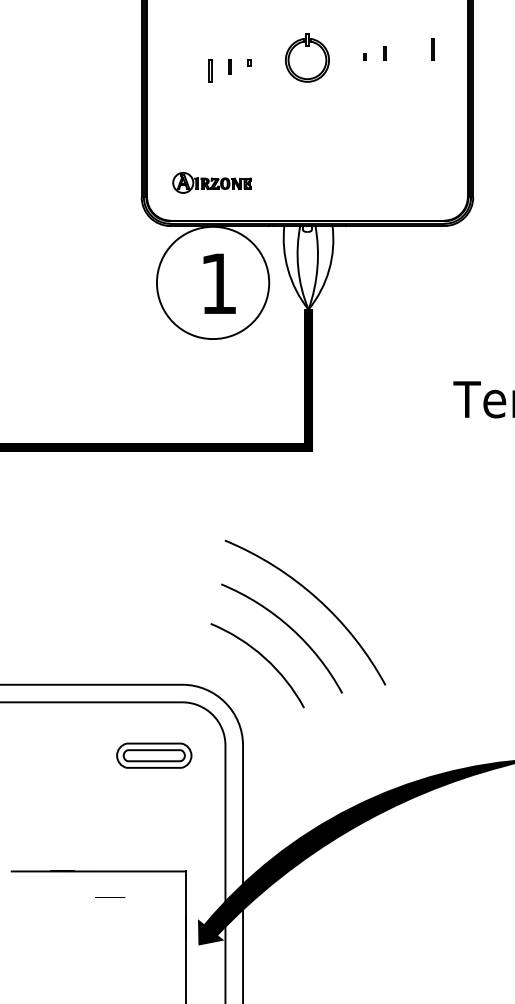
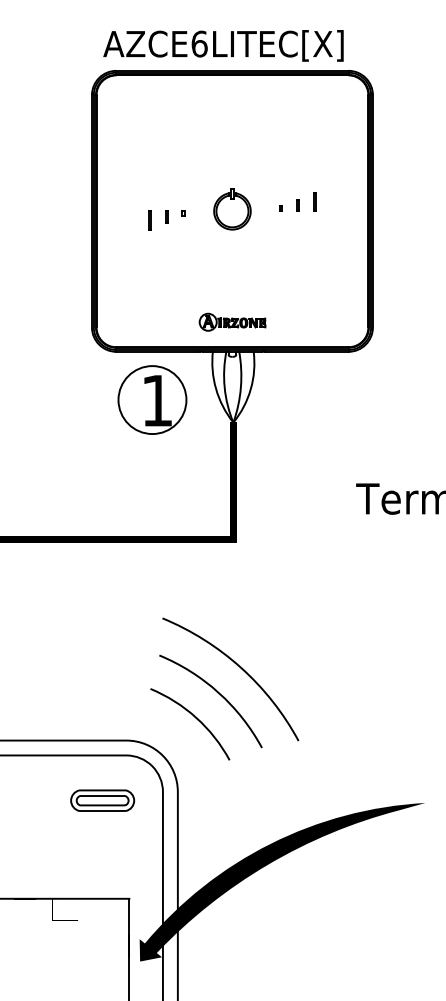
line: (432, 48) -> (314, 201), moved
part: (211, 181) -> (232, 321), moved
circle: (213, 283) -> (152, 400), size x0.71

